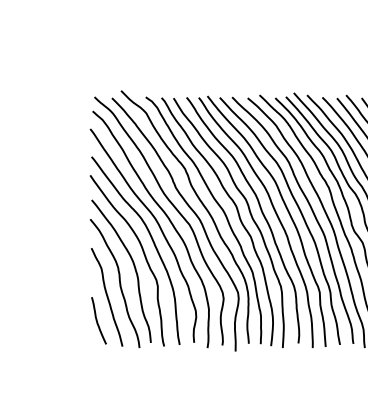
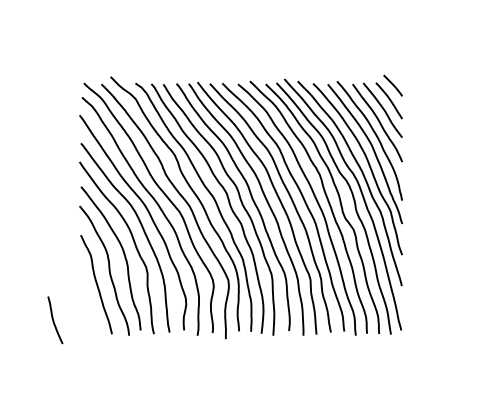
curve: (98, 321) -> (54, 320), moved

